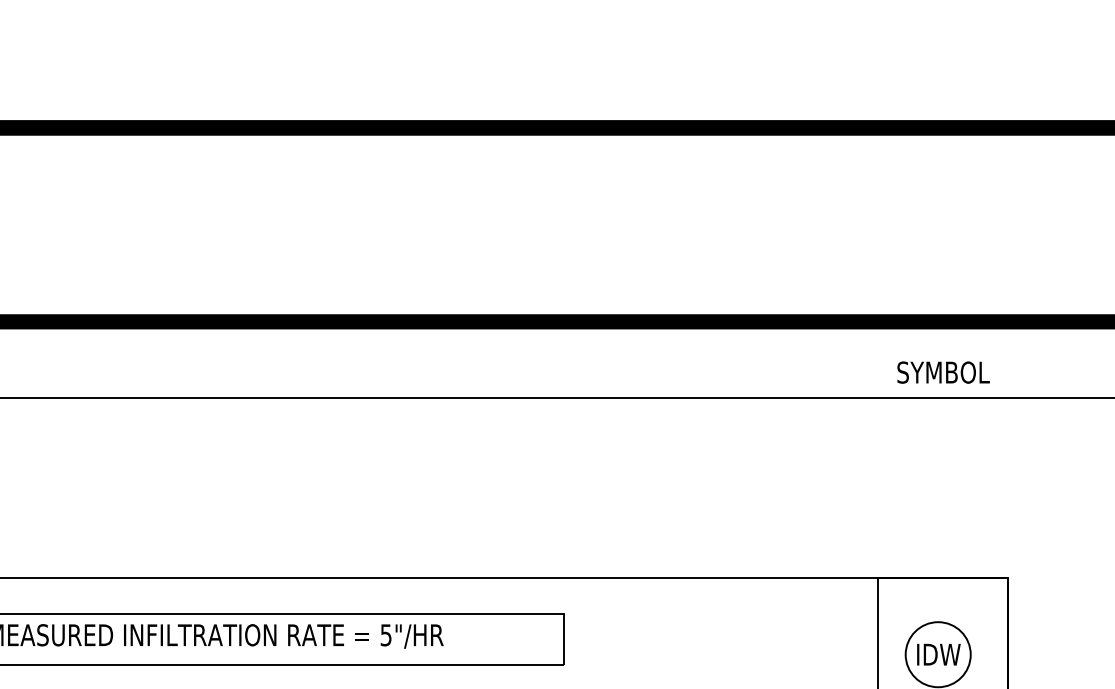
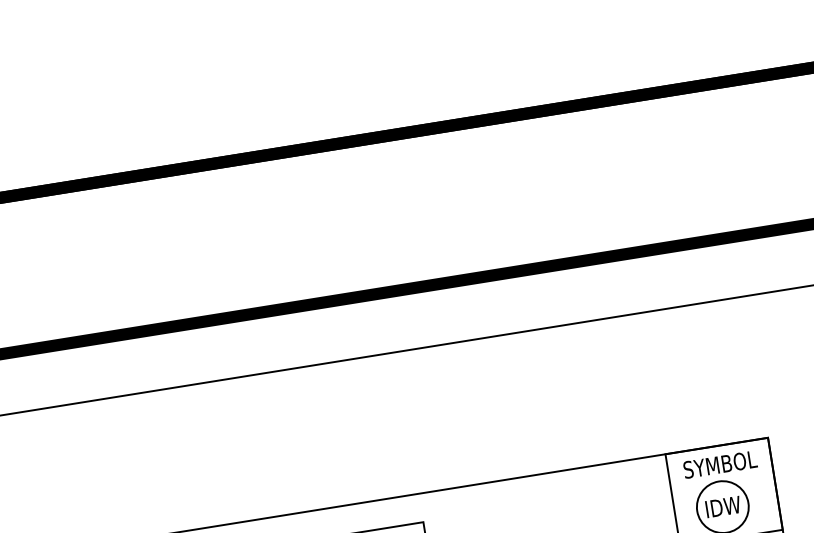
text: (943, 372) -> (720, 464), moved

